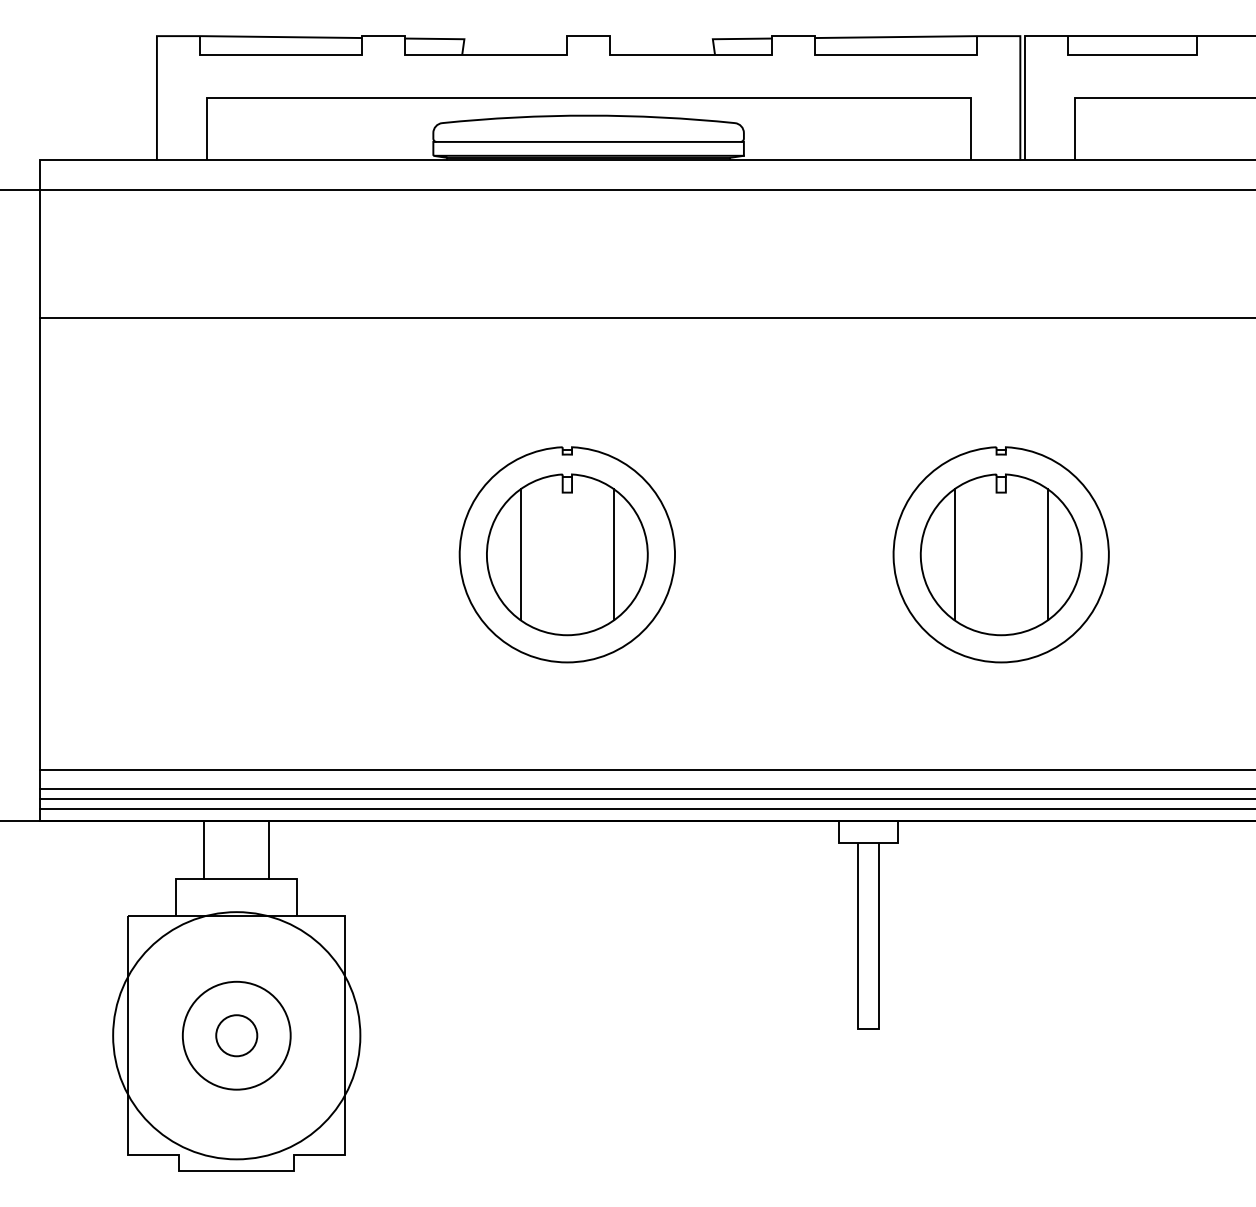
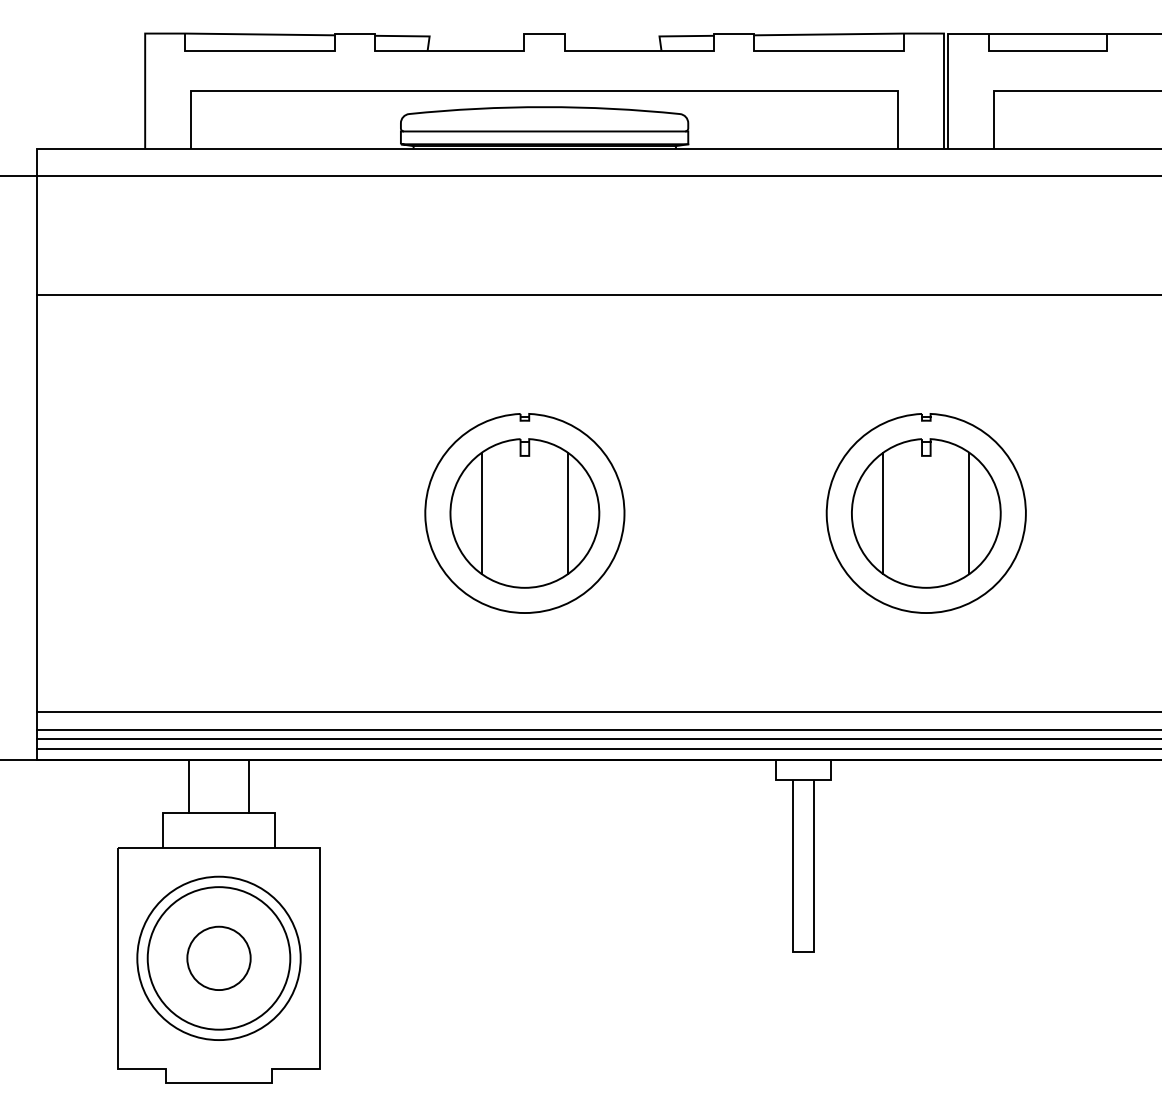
circle: (236, 1035) -> (218, 958), size x0.71
circle: (236, 1035) -> (218, 958), size x1.43
circle: (236, 1035) -> (218, 958), size x1.67

